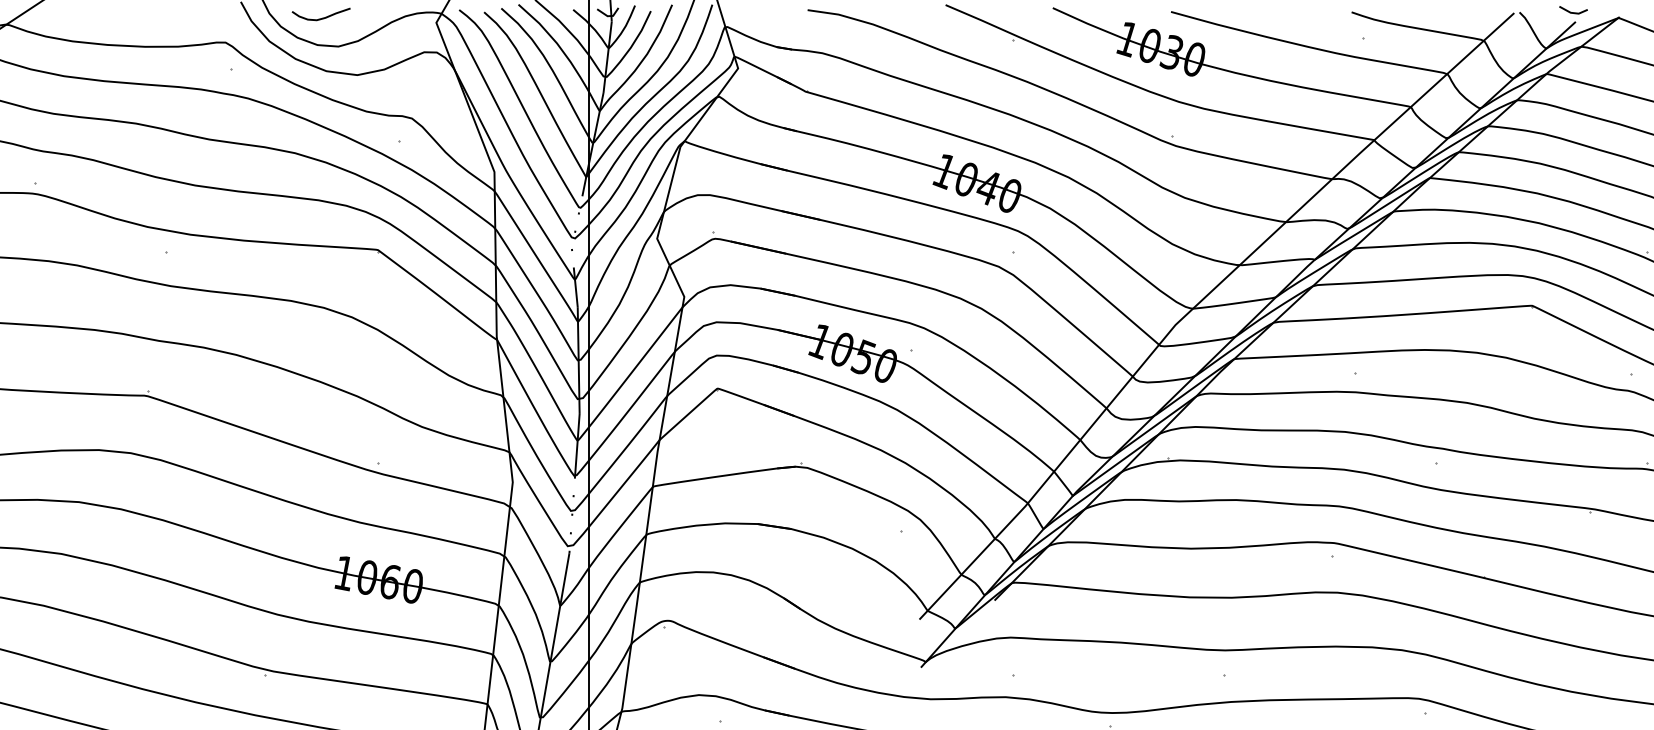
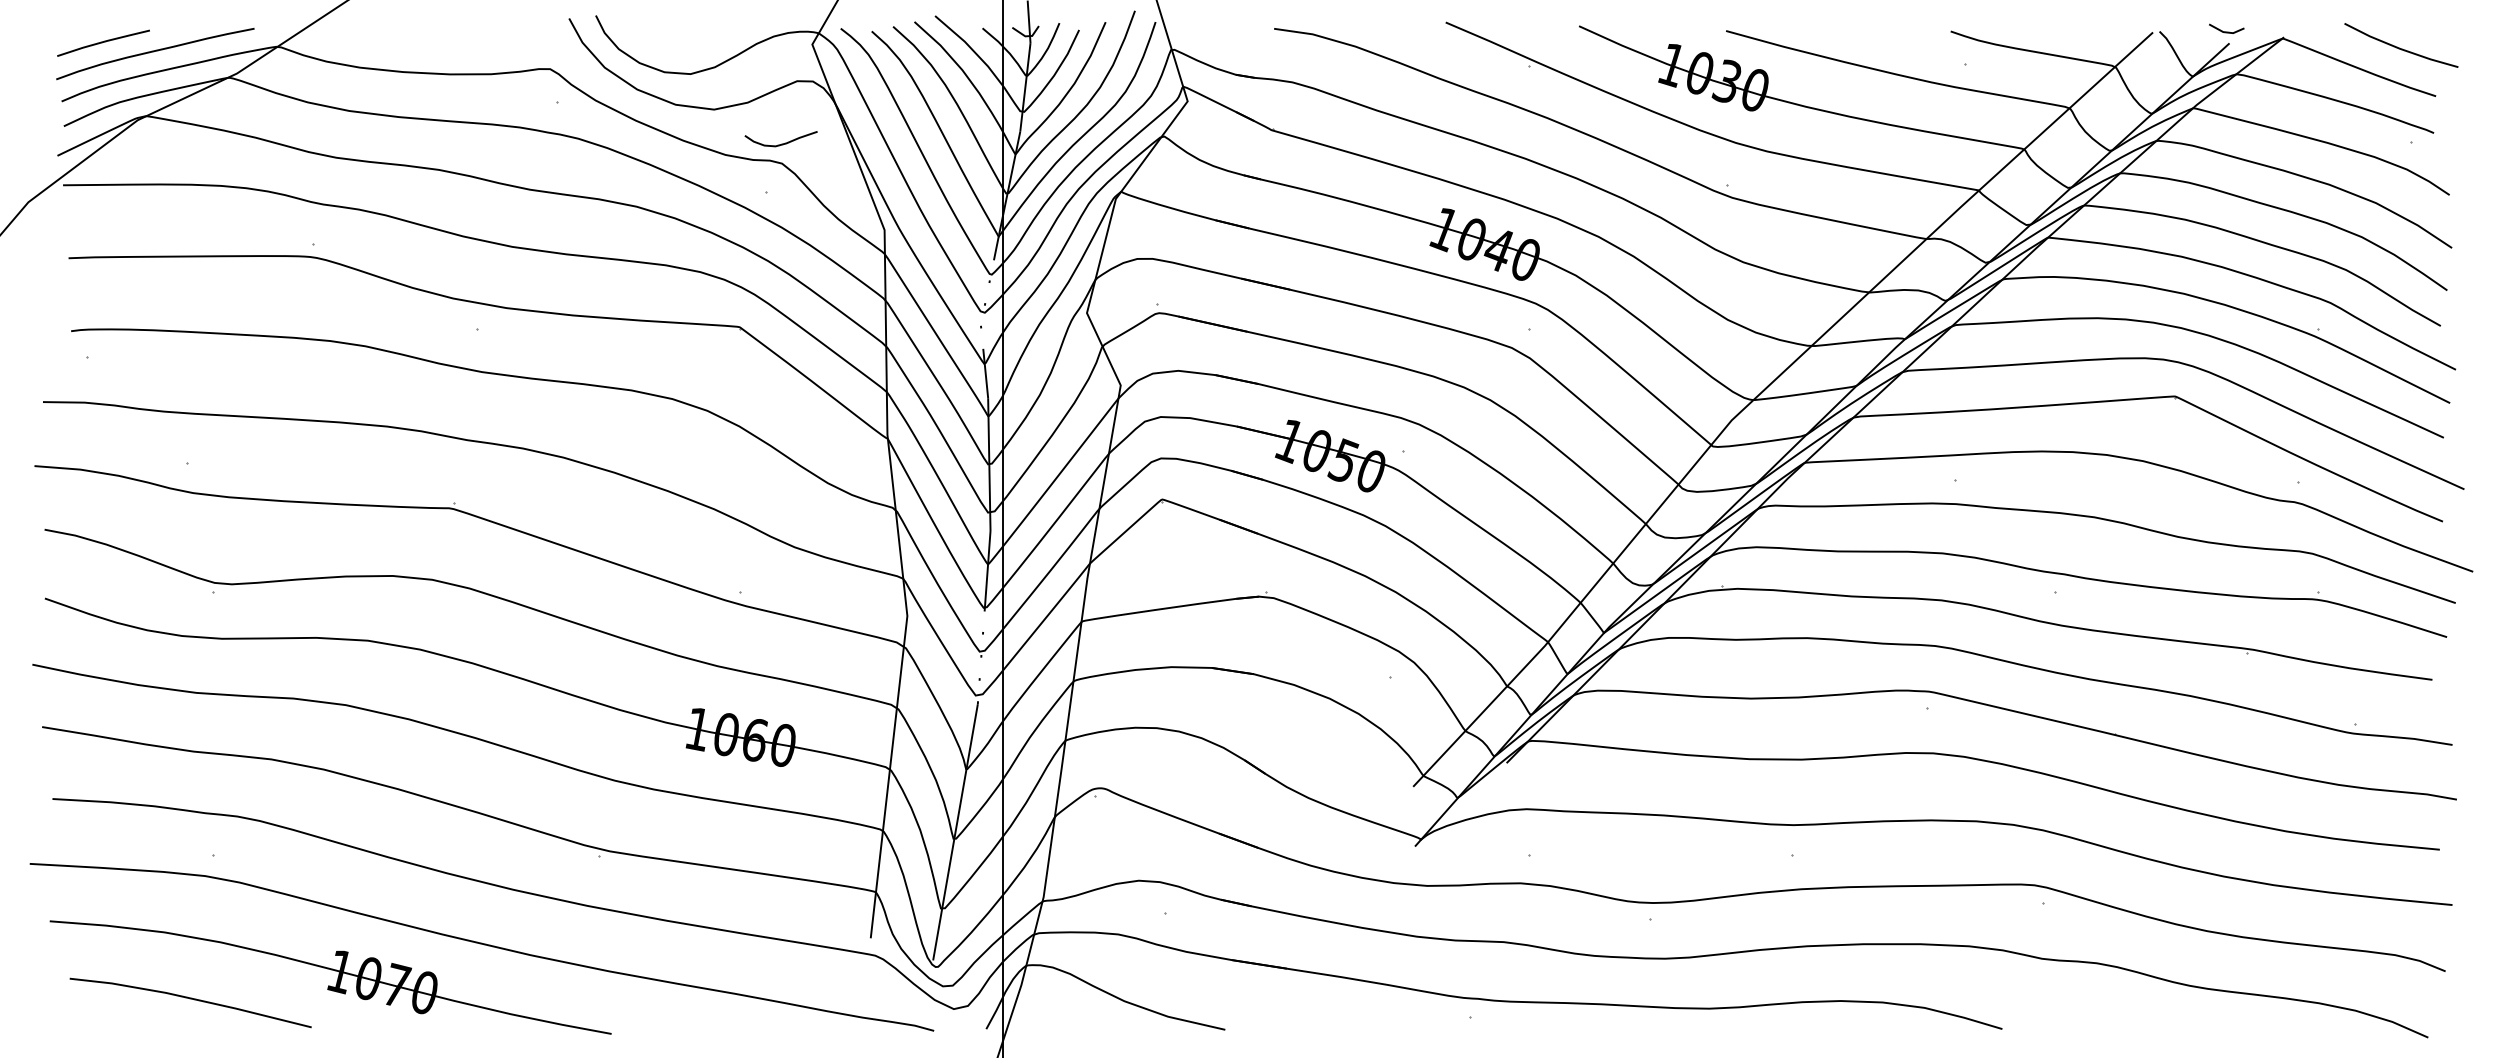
curve: (321, 17) -> (781, 143), moved

